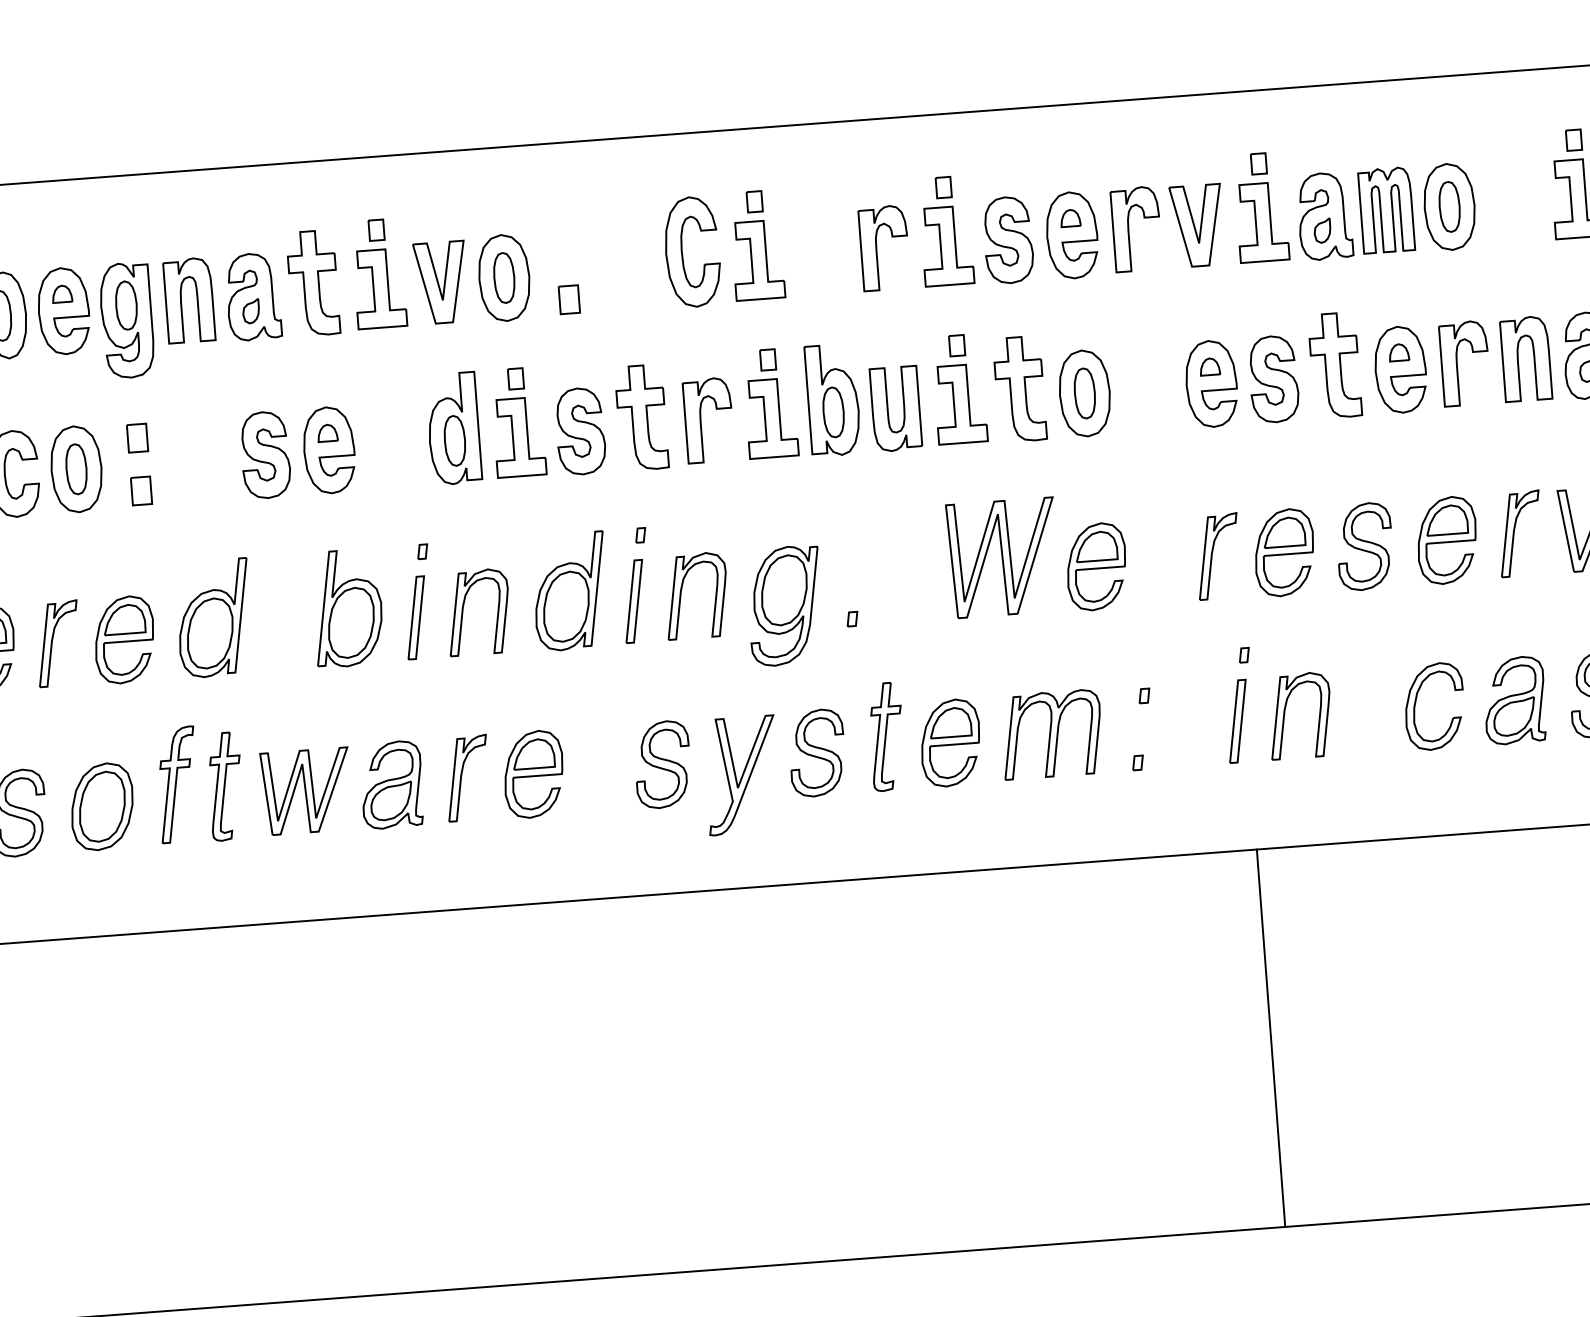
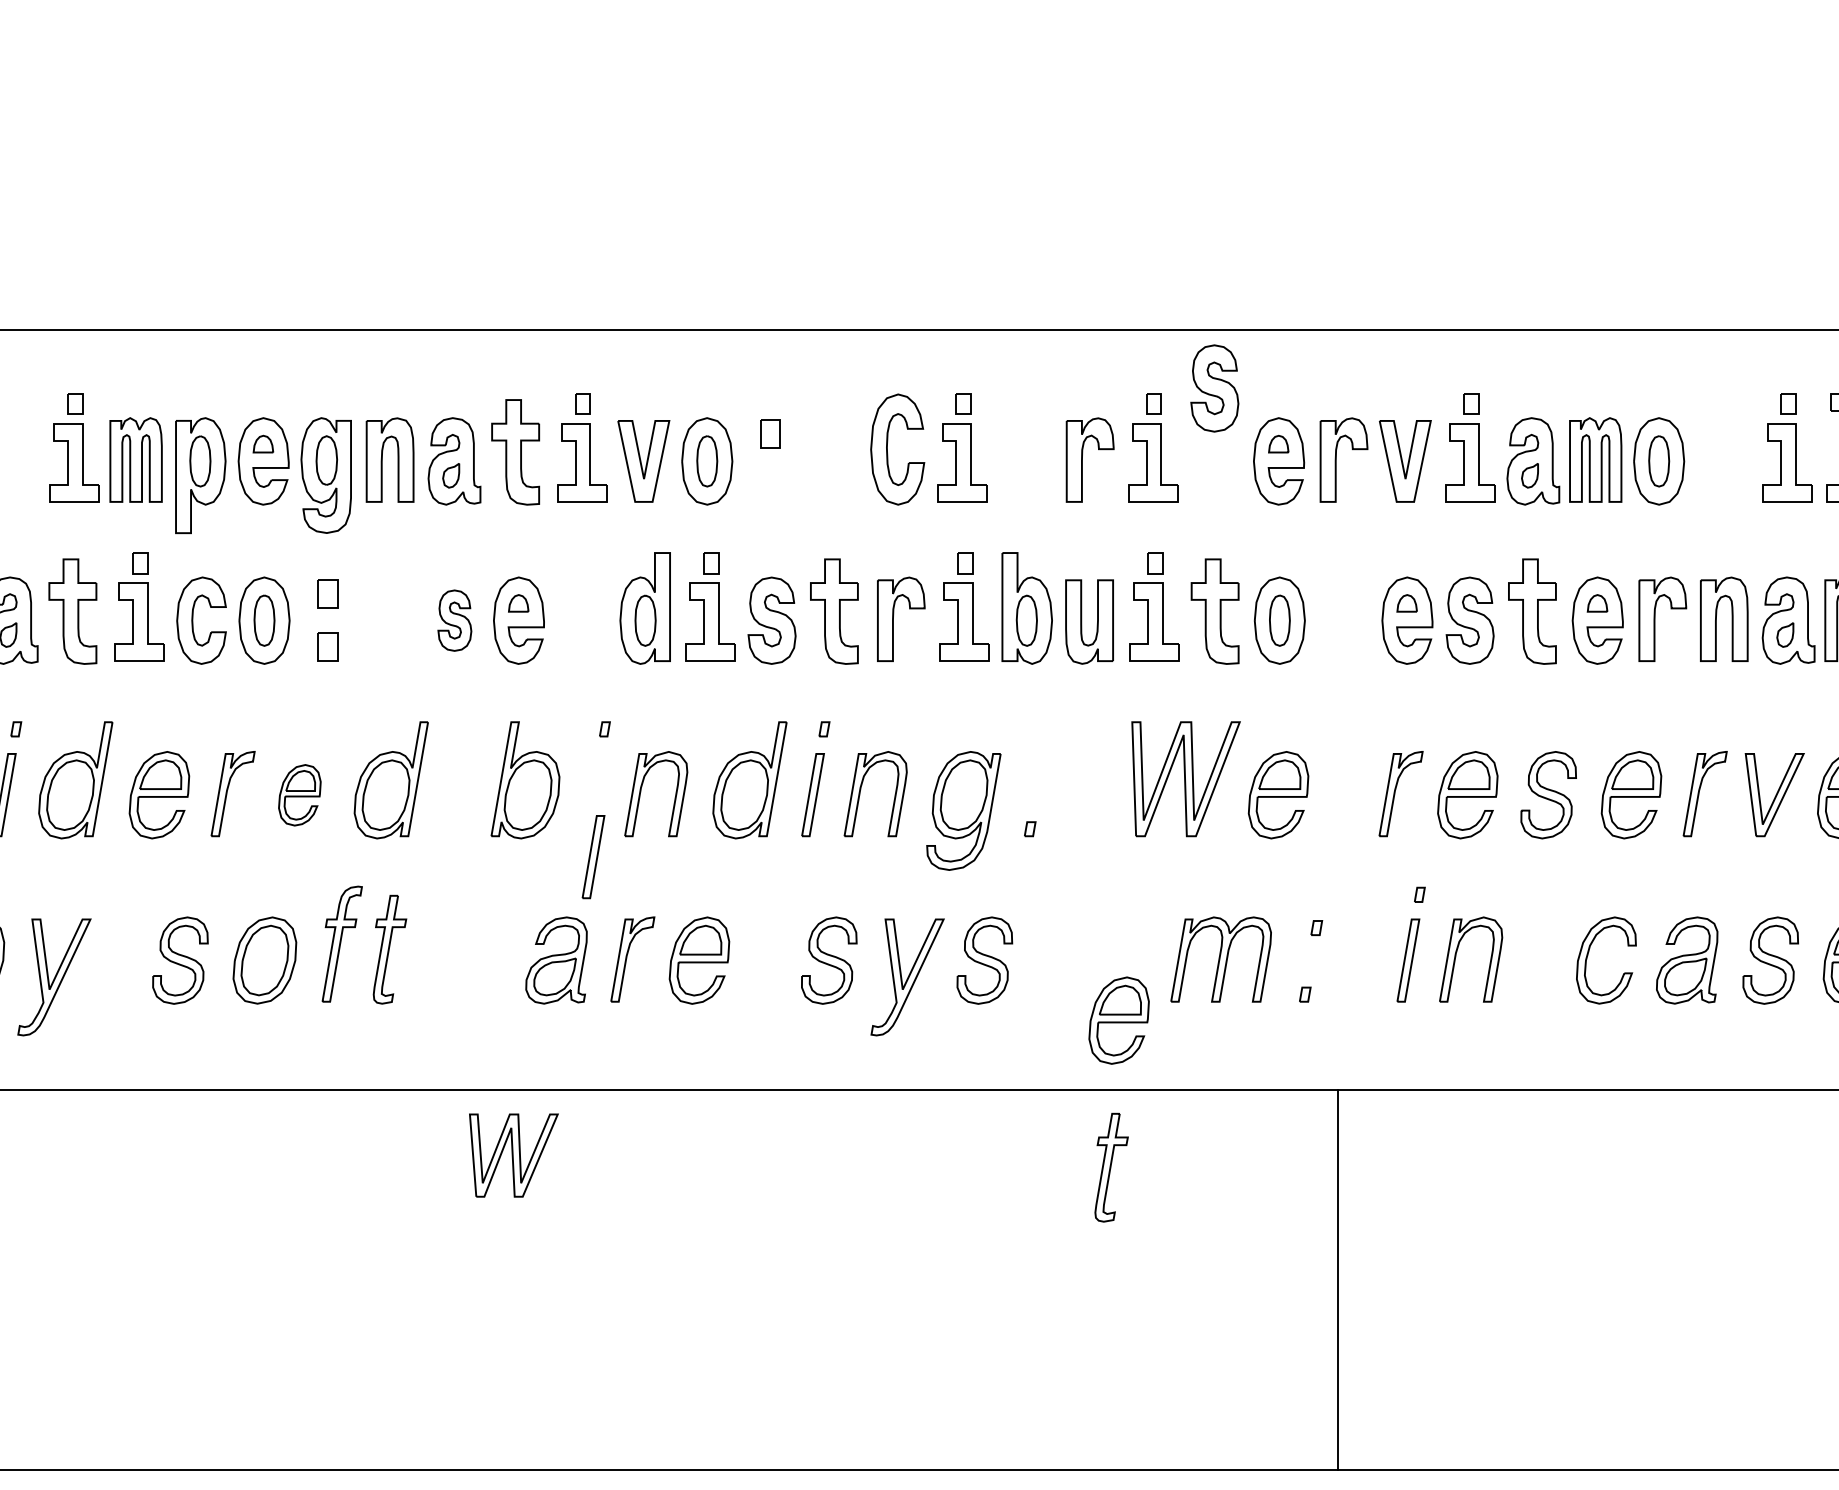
part: (1008, 240) -> (1214, 388), moved
part: (569, 299) -> (770, 433), moved
part: (265, 454) -> (454, 620), size x0.7
part: (416, 618) -> (593, 857), moved
part: (124, 640) -> (299, 795), size x0.7
part: (886, 736) -> (1111, 1167), moved
part: (950, 742) -> (1118, 1020), moved
part: (306, 791) -> (513, 1155), moved
line: (1270, 1038) -> (1337, 1280), moved

